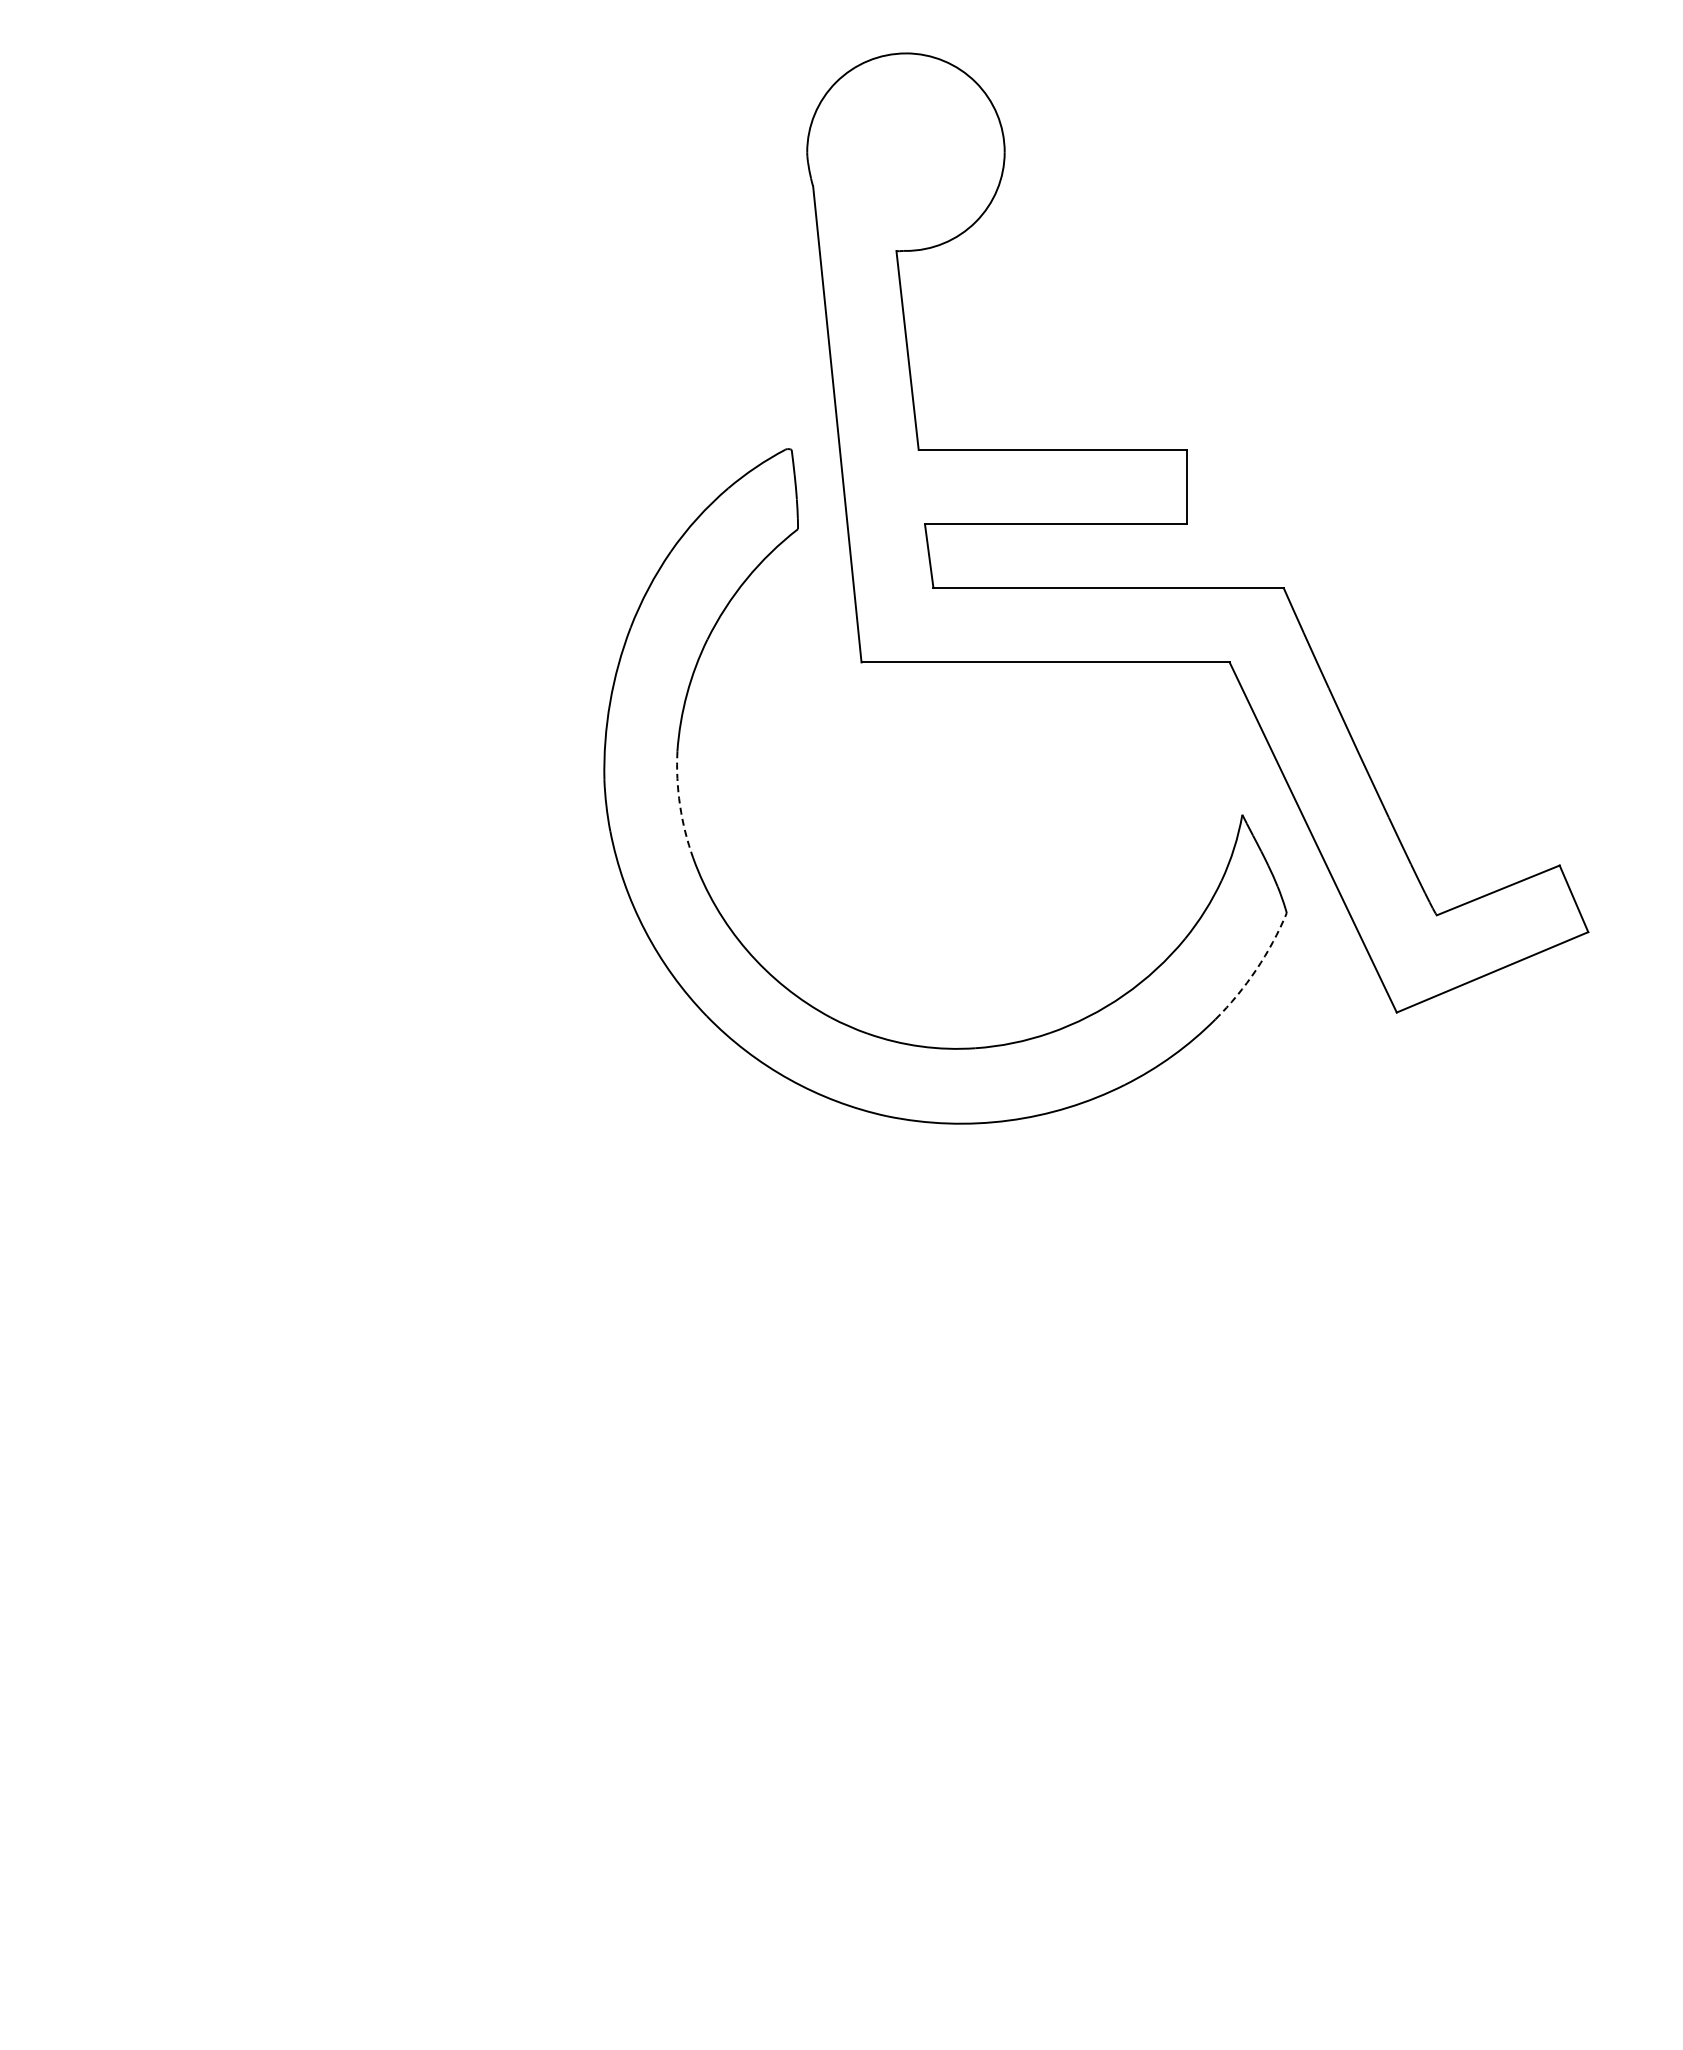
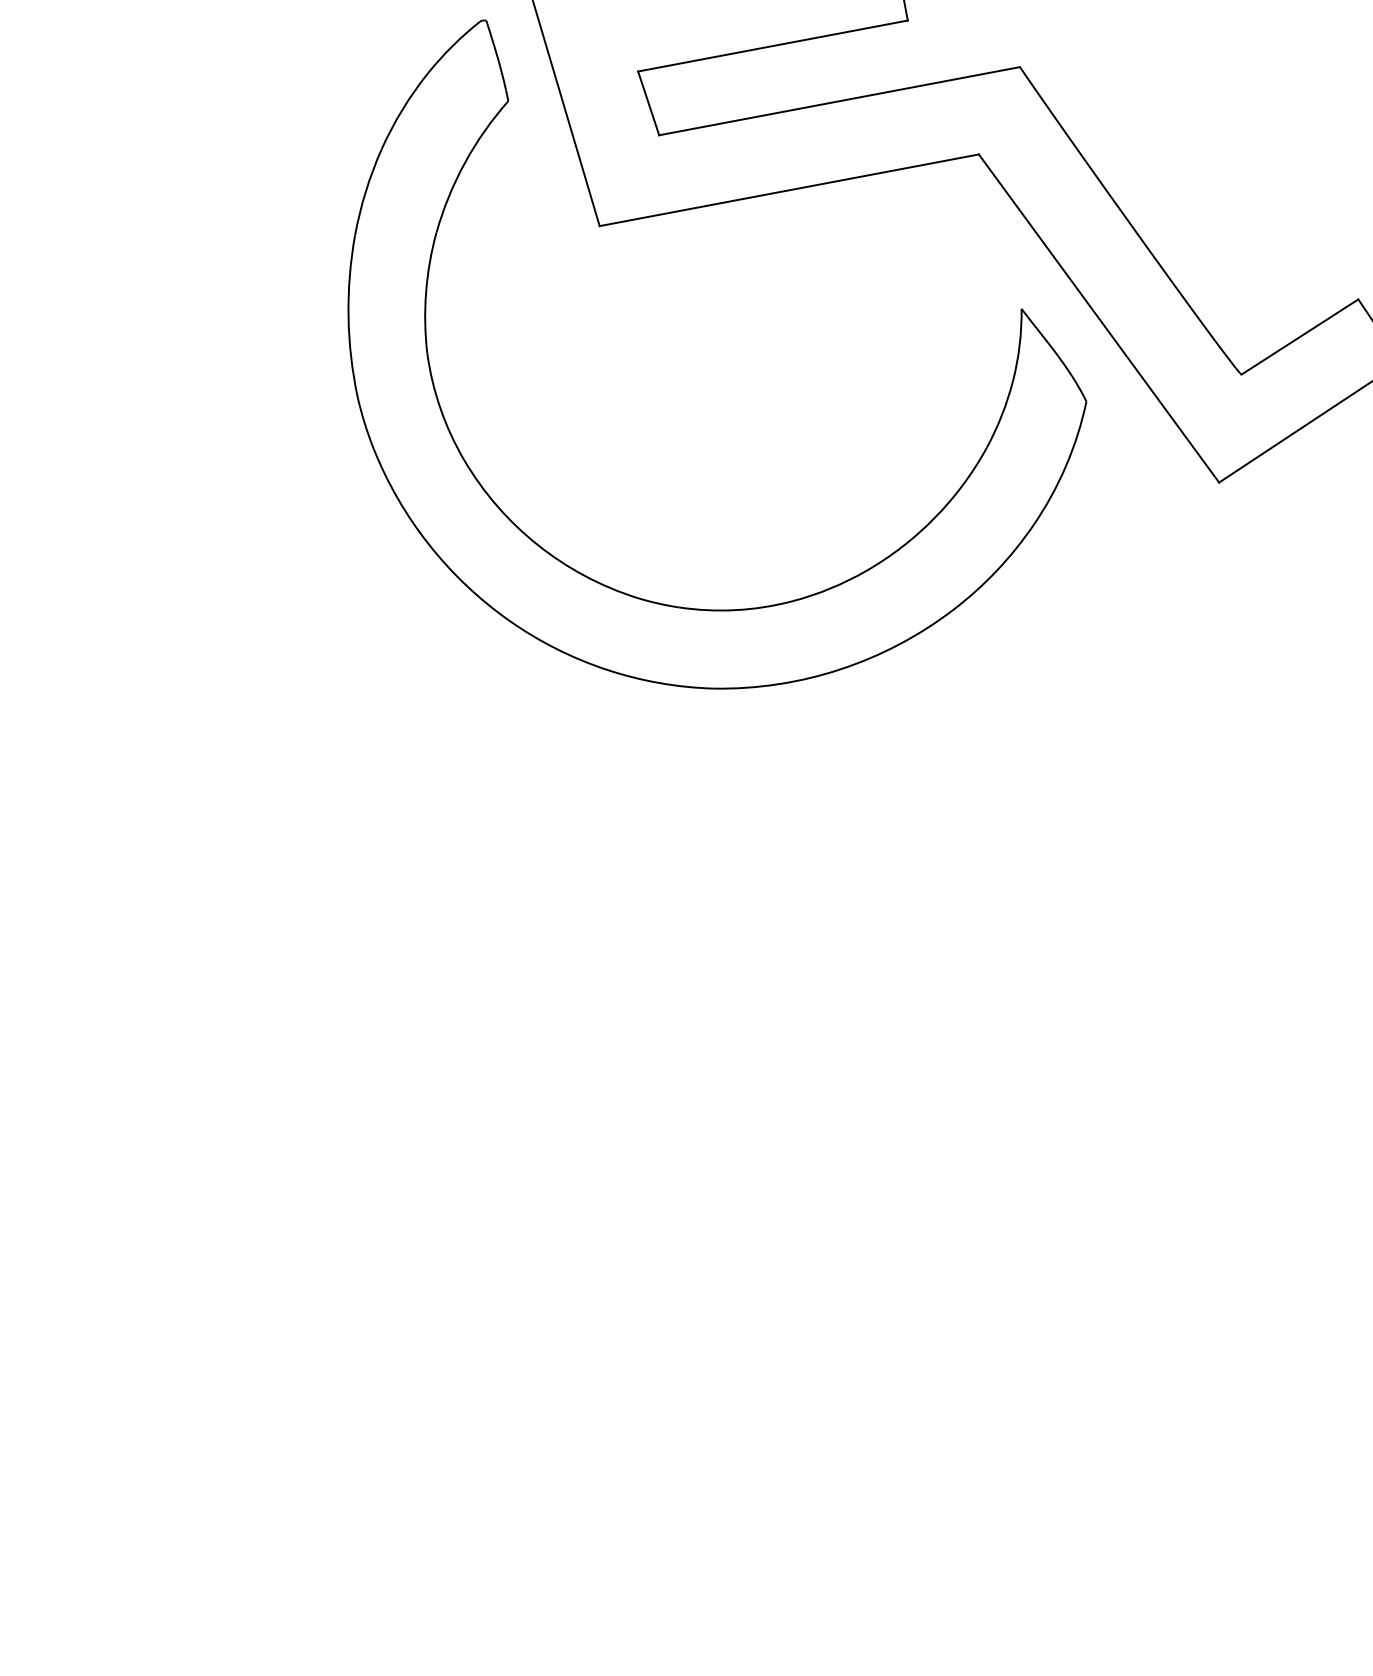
arc: (680, 805) -> (441, 408), dashed -> solid
arc: (1256, 969) -> (1066, 465), dashed -> solid

